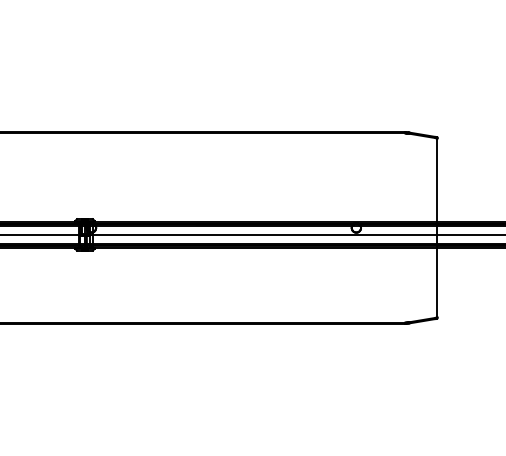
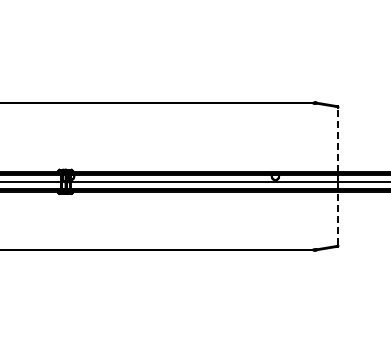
line: (437, 180) -> (338, 139), solid -> dashed
line: (437, 282) -> (338, 218), solid -> dashed

